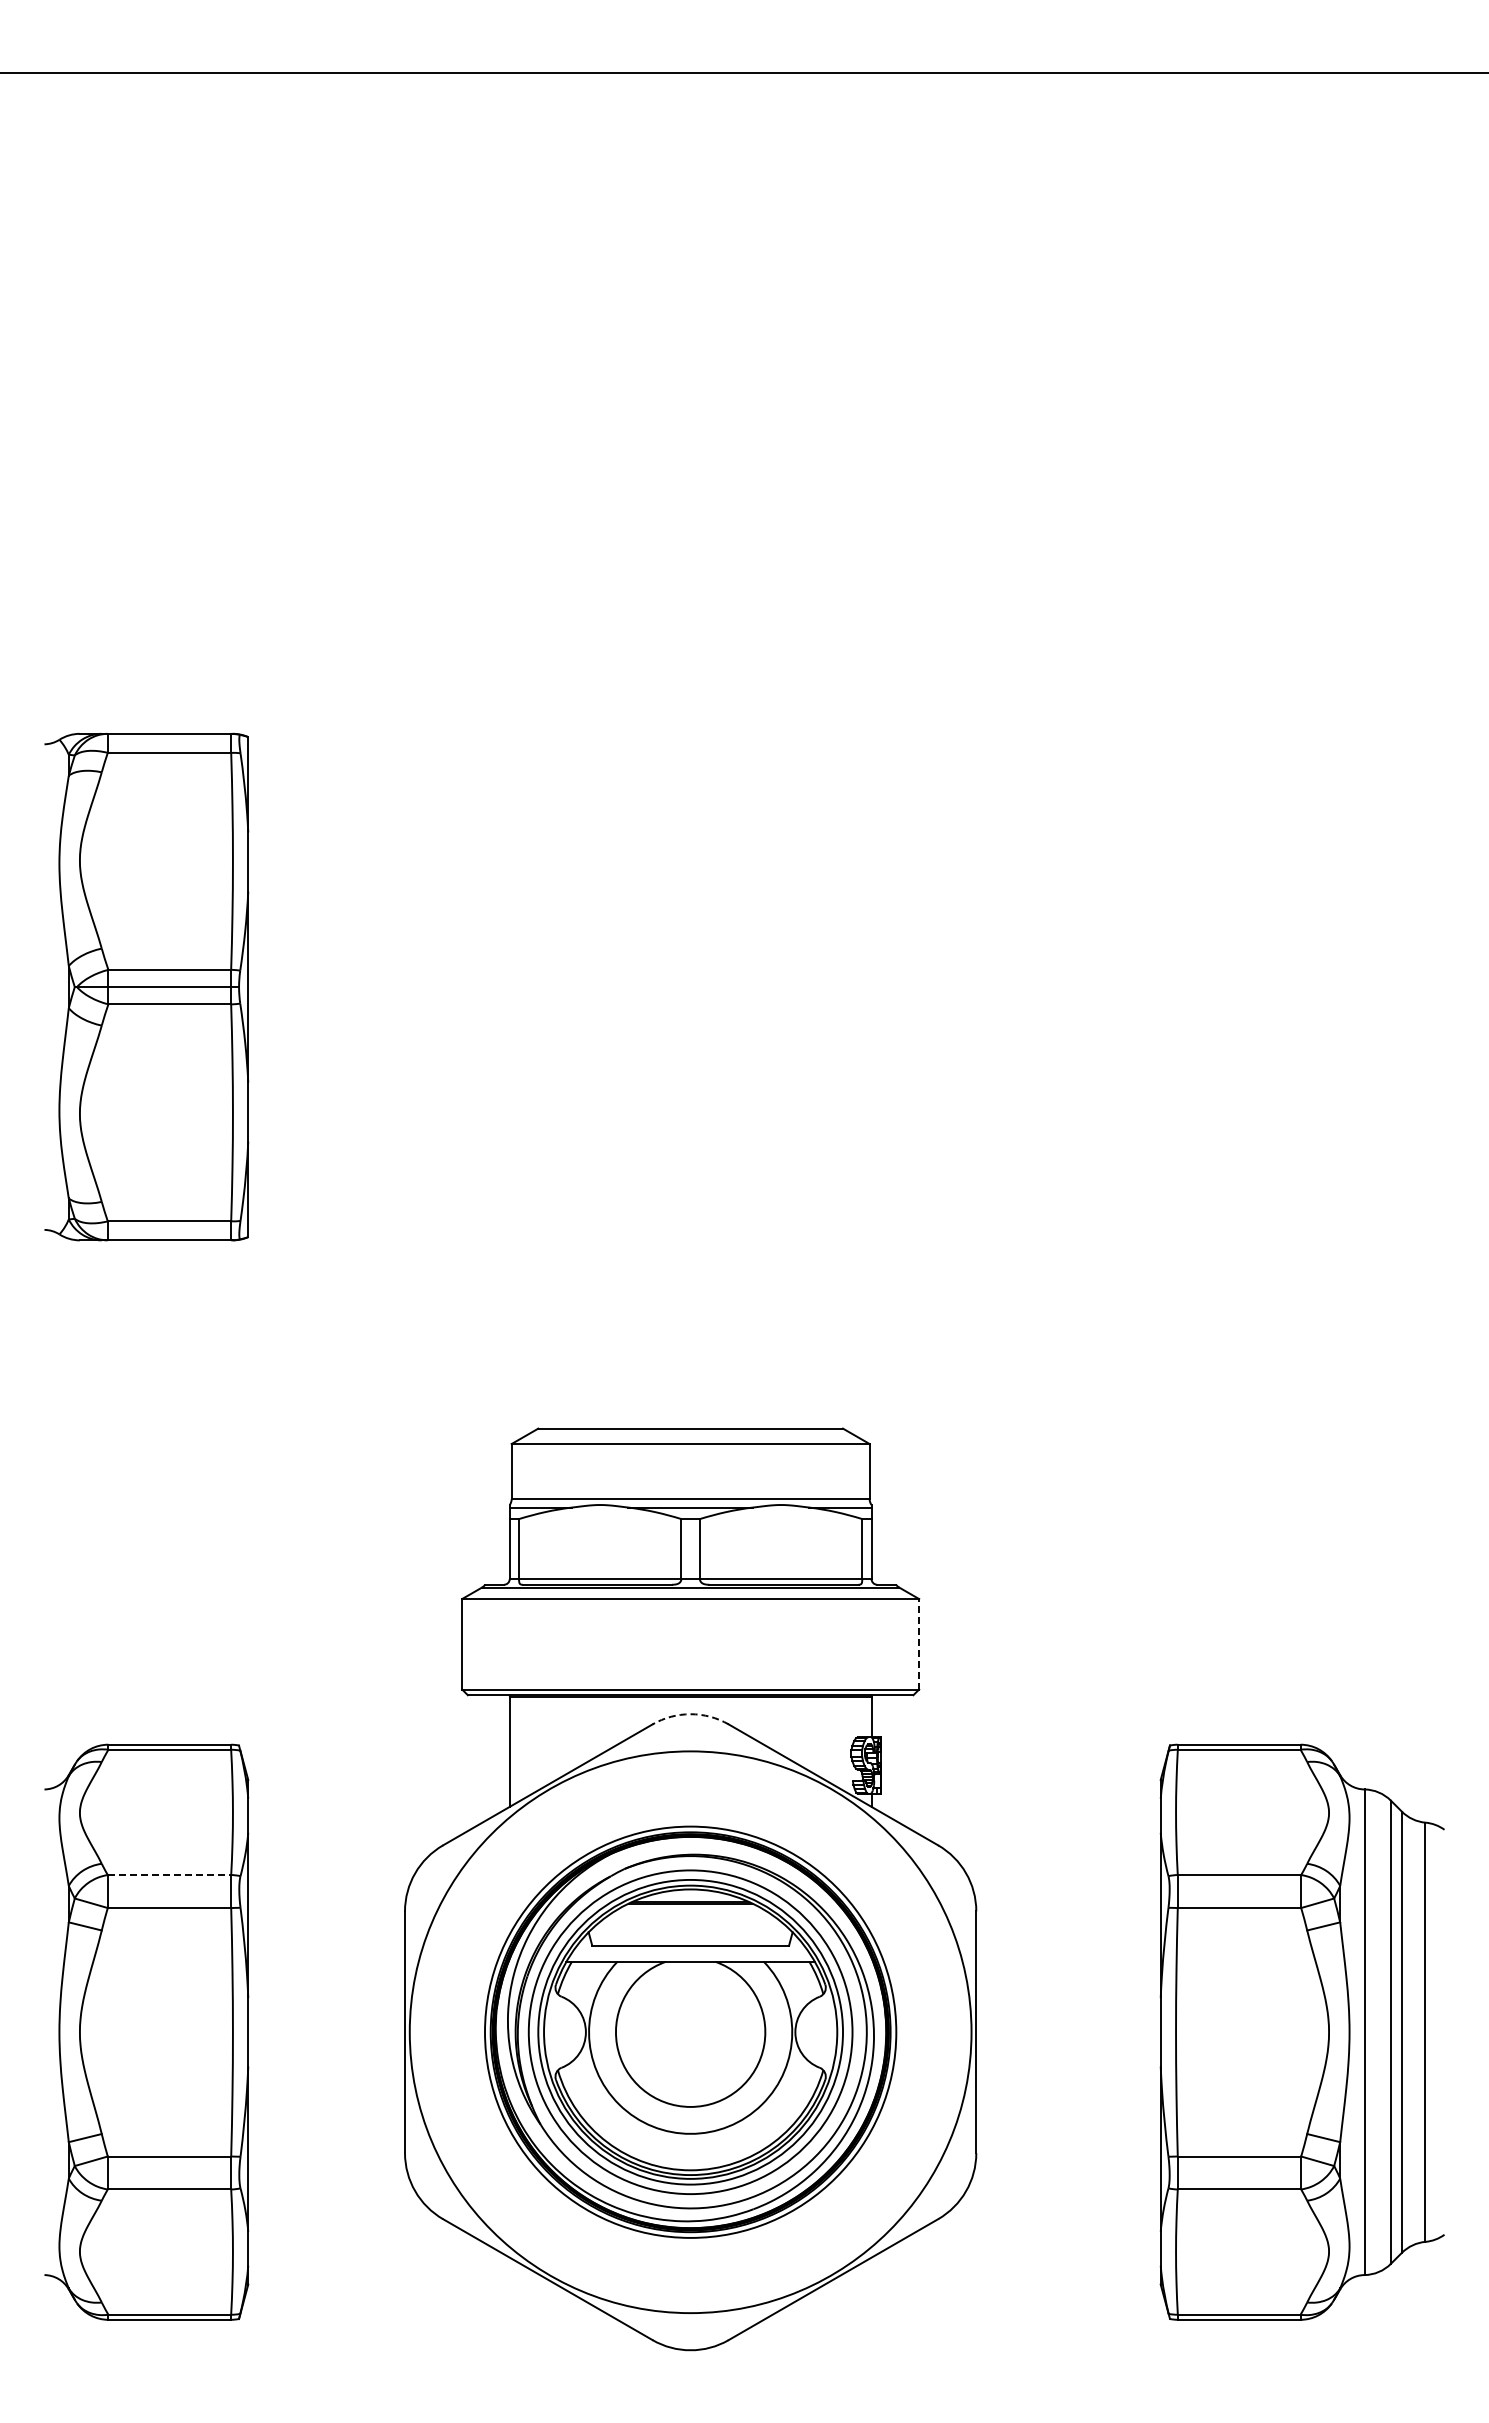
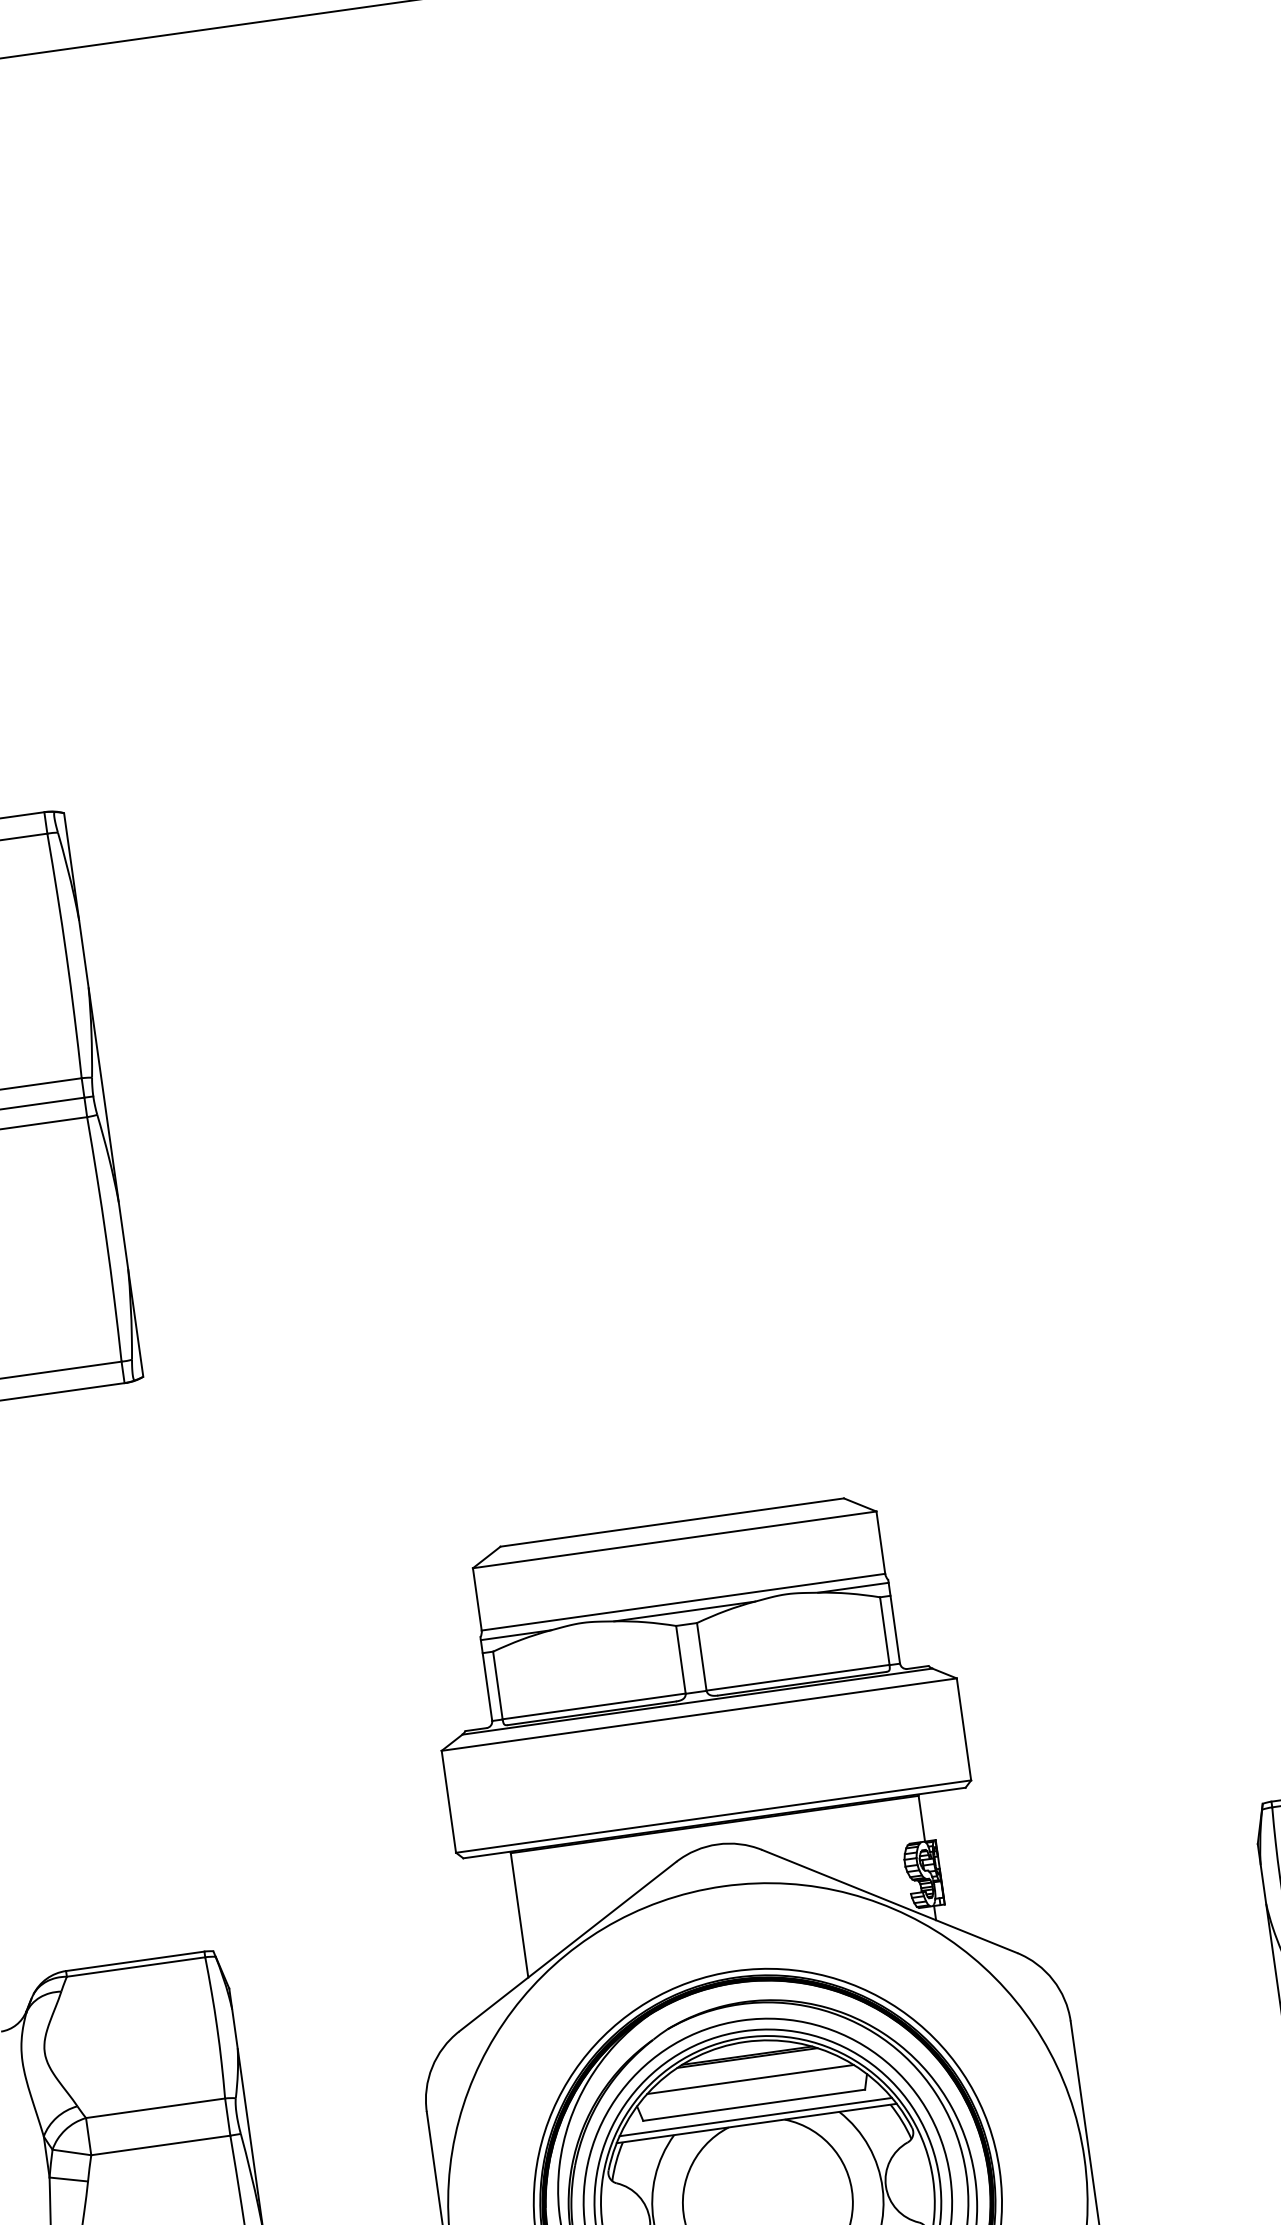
line: (919, 1643) -> (964, 1728), dashed -> solid
arc: (690, 1714) -> (717, 1844), dashed -> solid
line: (169, 1875) -> (155, 2108), dashed -> solid
line: (690, 1922) -> (750, 2079), added
line: (690, 1956) -> (755, 2117), added

